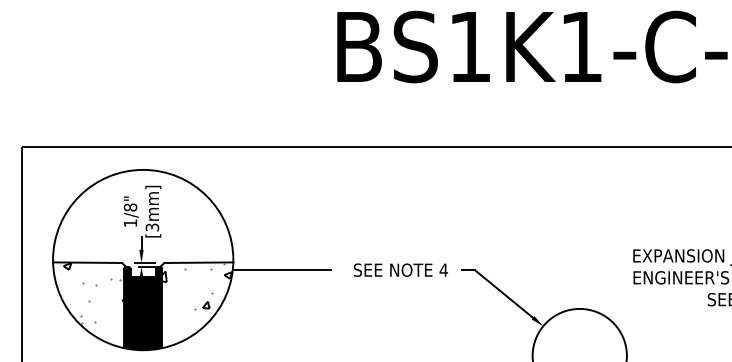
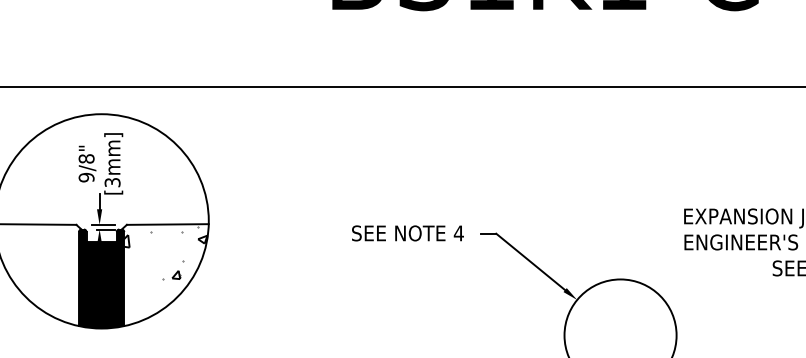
text: (130, 223) -> (86, 177), 1/8" -> 9/8"
line: (282, 270) -> (267, 233), removed
hatch: (93, 293) -> (42, 261), removed

